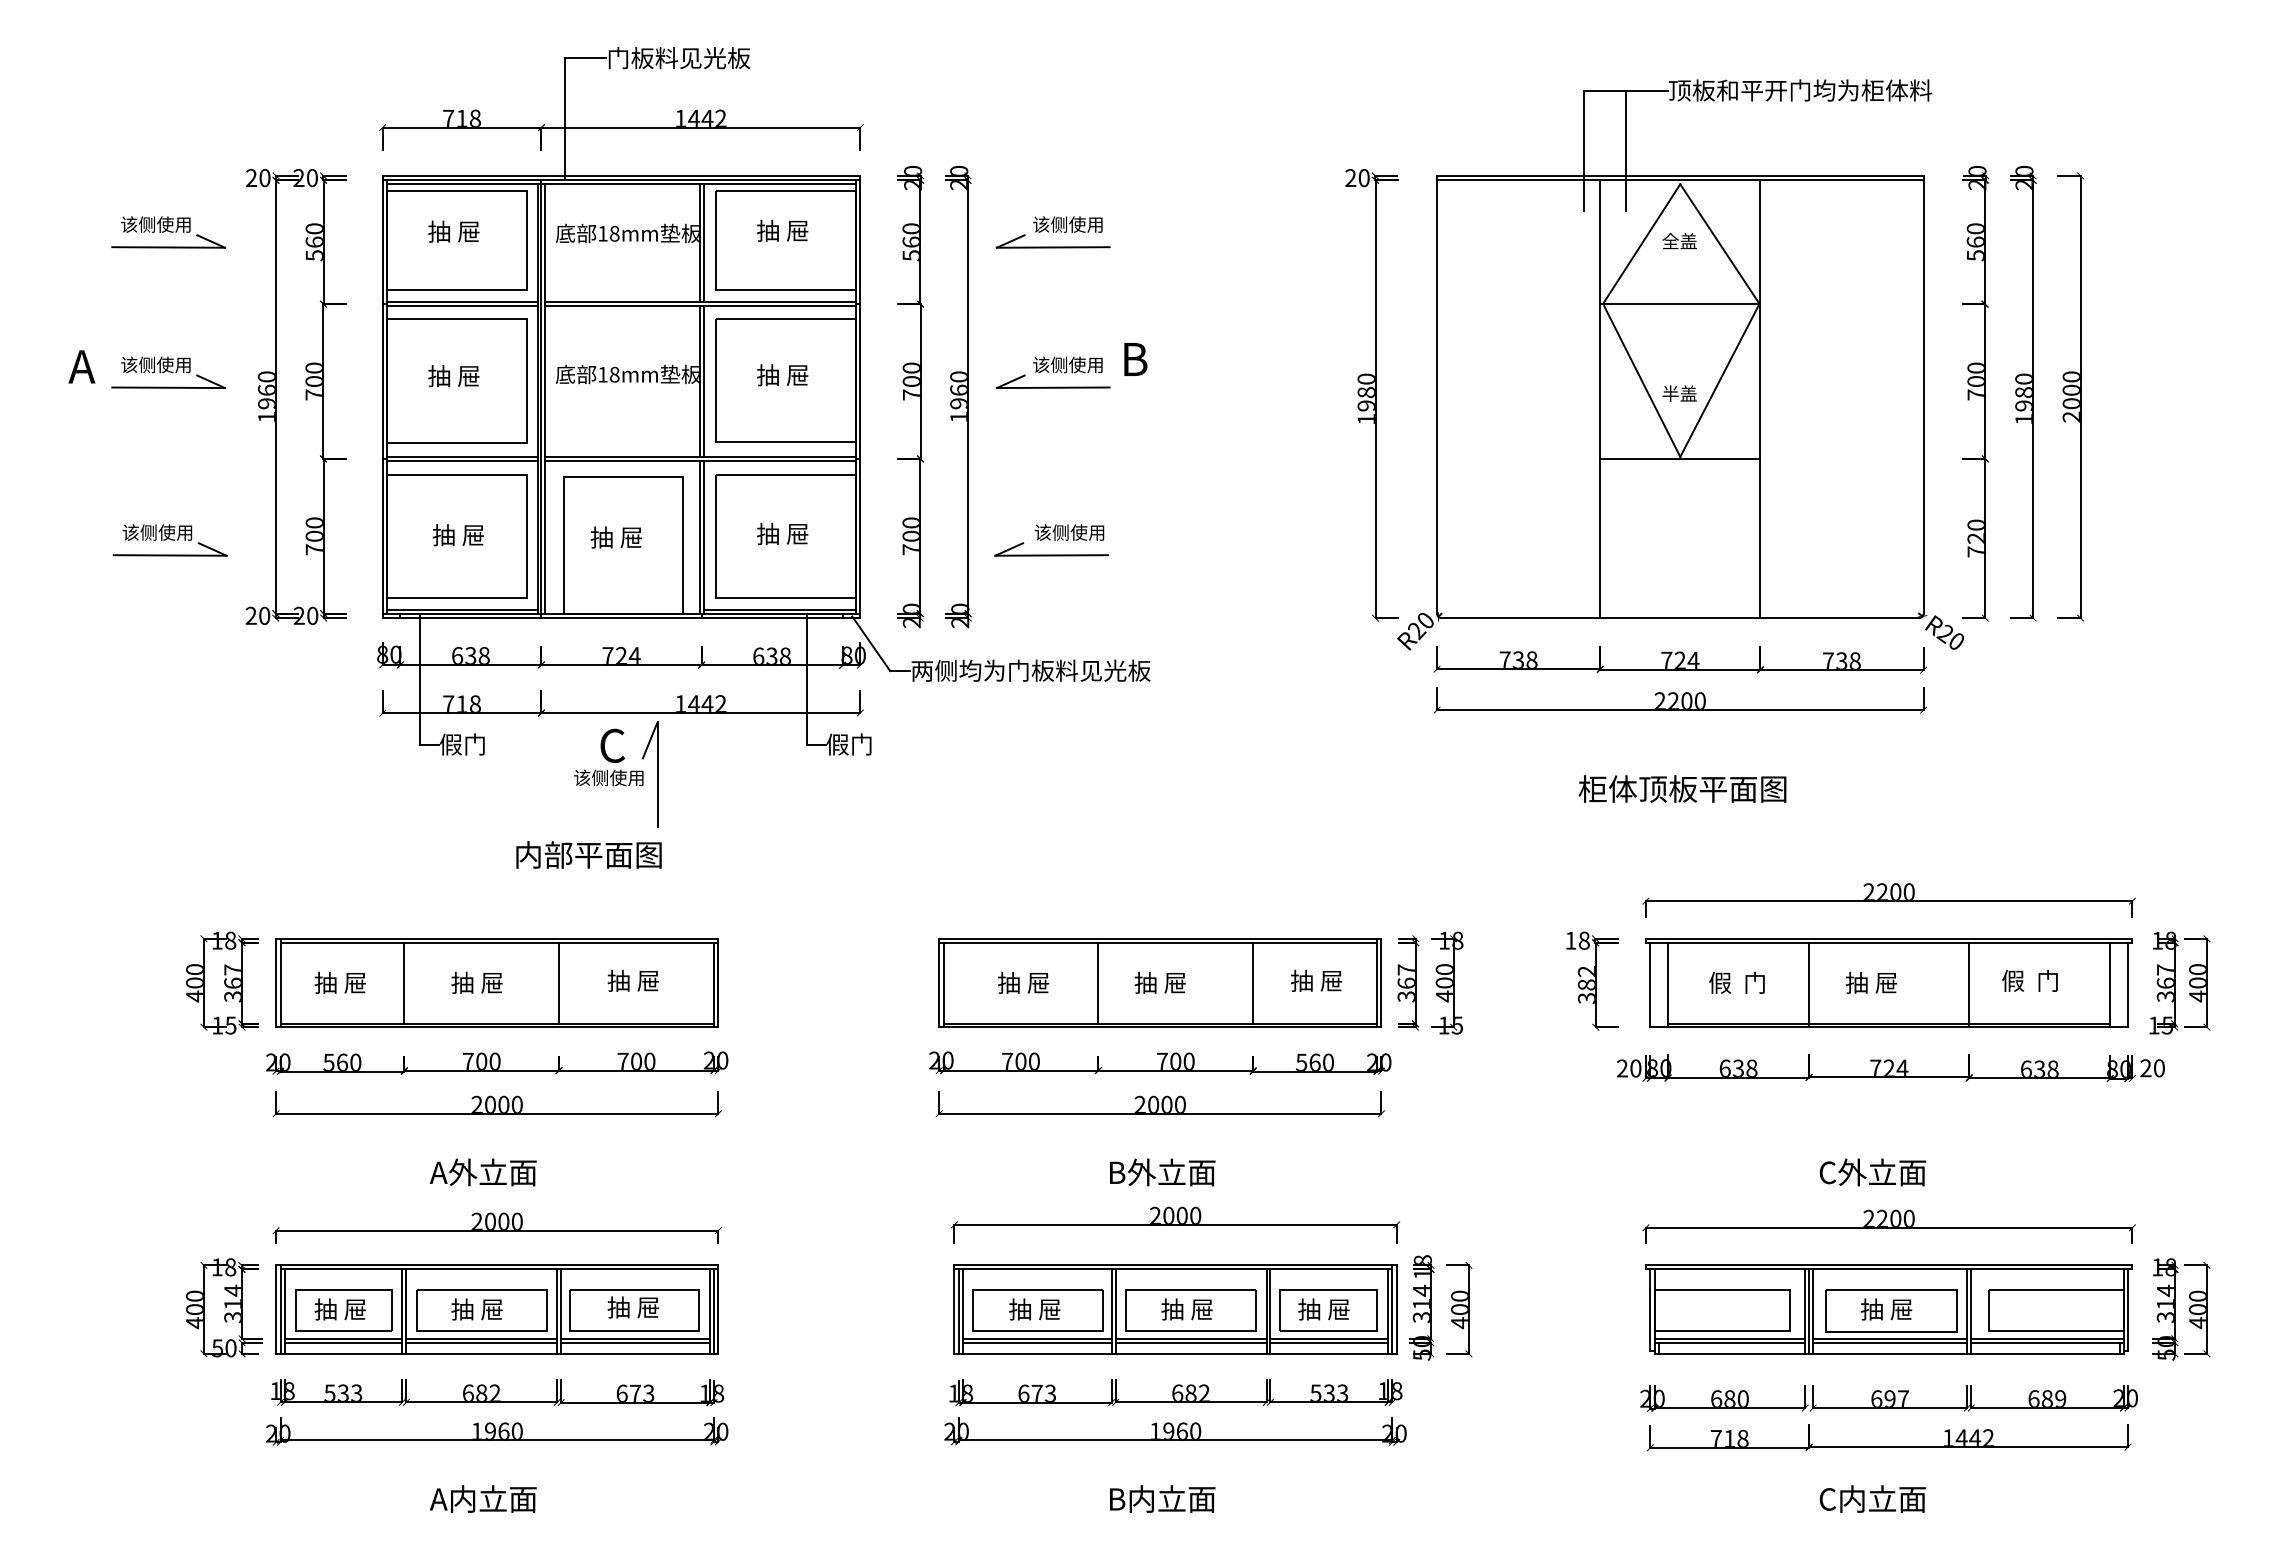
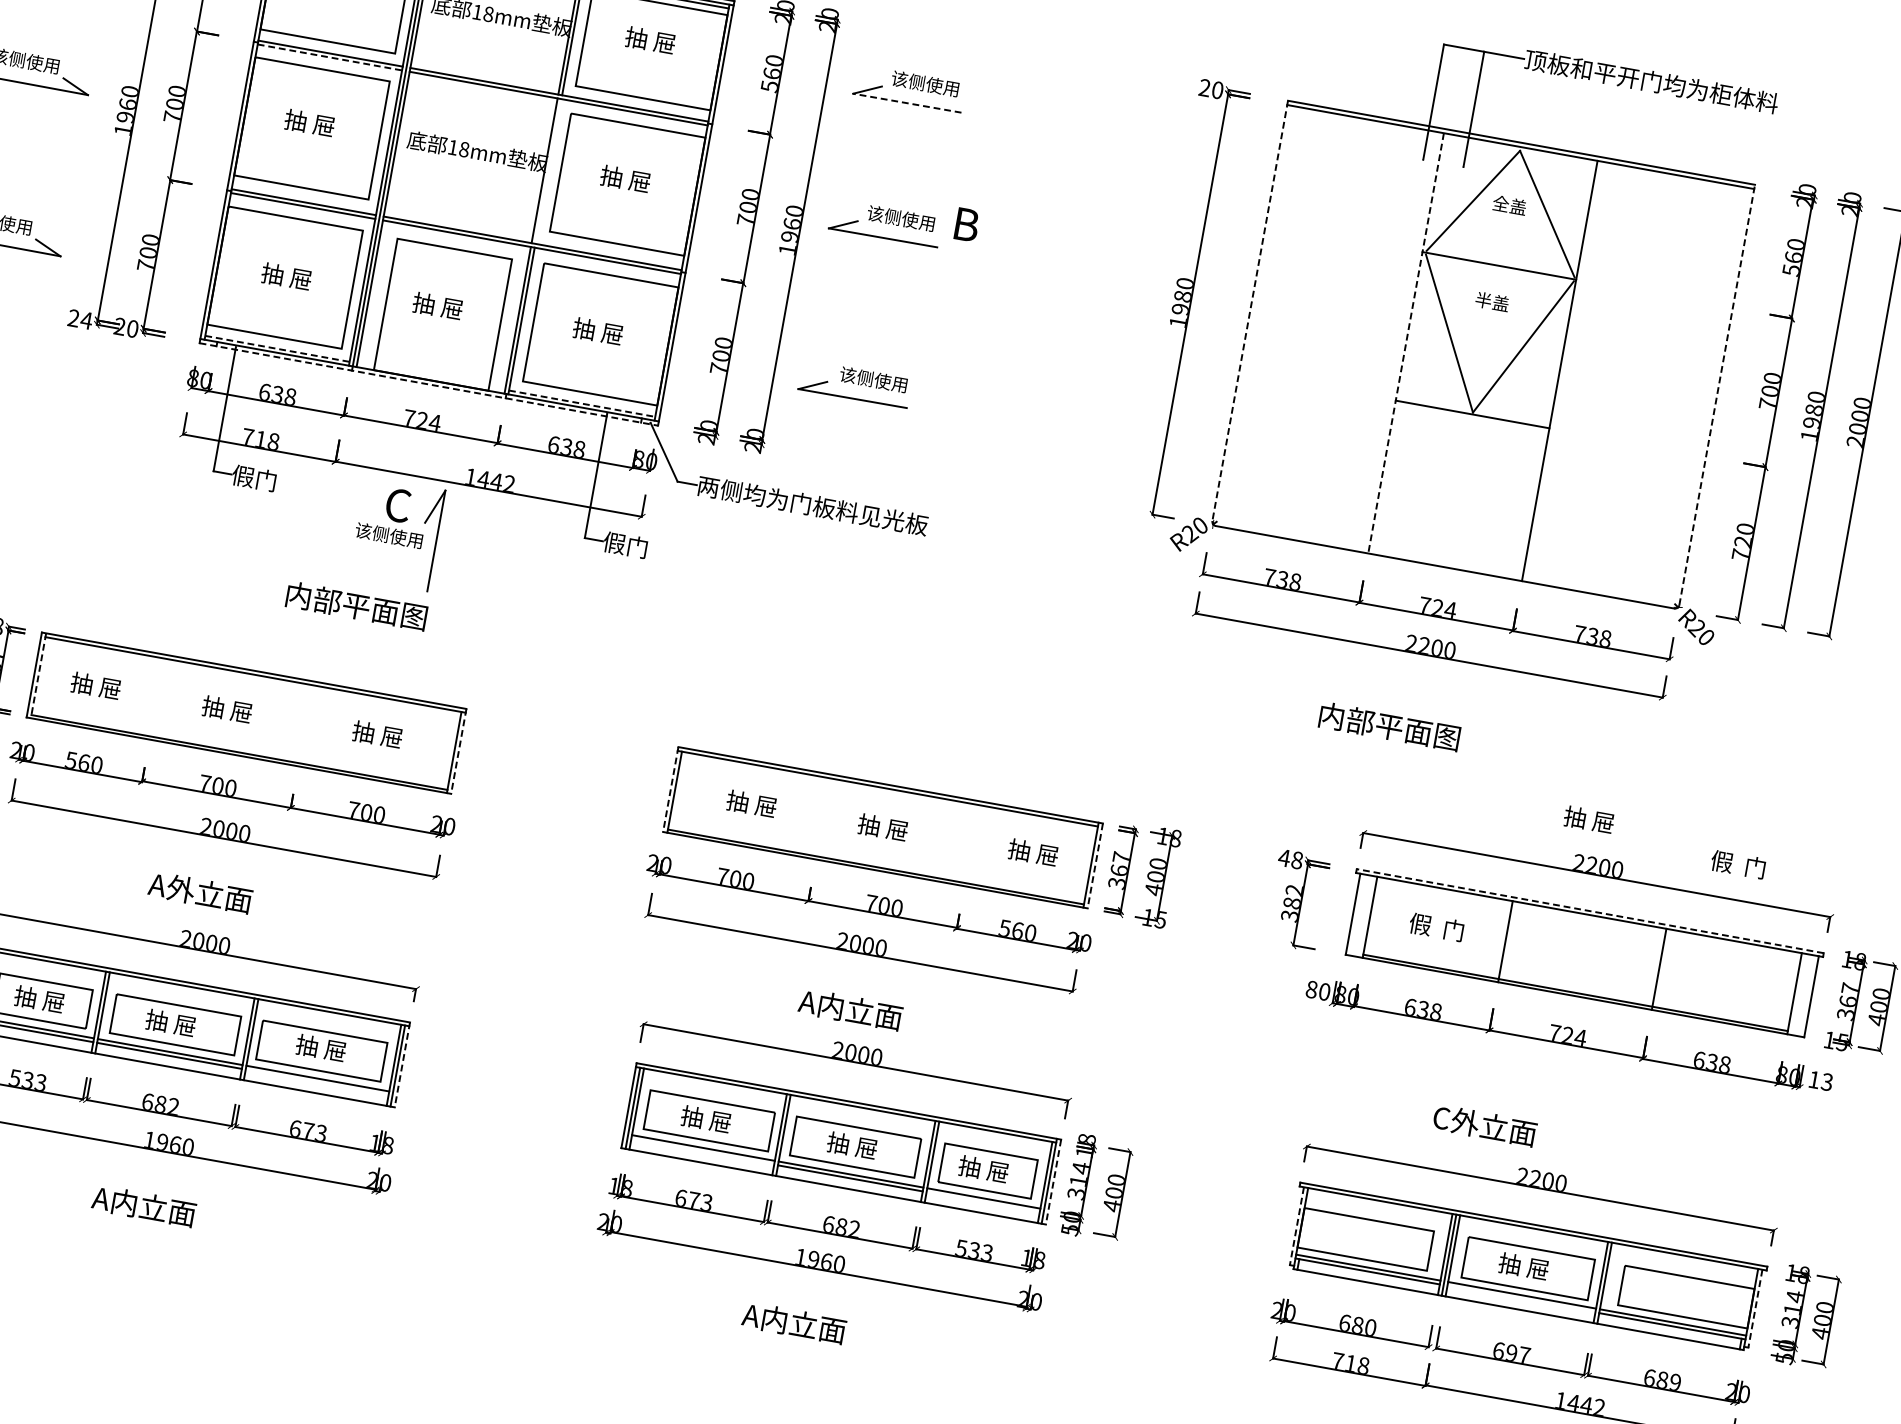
line: (1052, 247) -> (906, 103), solid -> dashed
line: (462, 306) -> (330, 57), solid -> dashed
line: (703, 381) -> (548, 171), removed
text: (1679, 393) -> (1492, 301), moved
line: (1437, 394) -> (1250, 310), solid -> dashed
line: (1923, 394) -> (1717, 394), solid -> dashed
line: (1600, 399) -> (1406, 343), solid -> dashed
line: (462, 609) -> (277, 348), solid -> dashed
line: (780, 609) -> (582, 403), solid -> dashed
text: (264, 615) -> (86, 320), 20 -> 24
line: (621, 618) -> (428, 384), solid -> dashed
text: (1682, 788) -> (1417, 731), 柜体顶板平面图 -> 内部平面图
line: (1888, 938) -> (1589, 910), solid -> dashed
text: (1570, 940) -> (1284, 857), 18 -> 48
text: (2029, 980) -> (1737, 864), moved
line: (404, 982) -> (157, 696), removed
line: (559, 982) -> (306, 723), removed
line: (1098, 982) -> (823, 816), removed
line: (1253, 982) -> (972, 843), removed
text: (1870, 982) -> (1588, 819), moved
line: (280, 983) -> (38, 676), solid -> dashed
line: (718, 983) -> (458, 751), solid -> dashed
line: (939, 983) -> (670, 790), solid -> dashed
line: (1381, 983) -> (1095, 866), solid -> dashed
text: (1622, 1068) -> (1311, 989), 20 -> 80
text: (2152, 1068) -> (1820, 1081), 20 -> 13
text: (1161, 1172) -> (851, 1009), B外立面 -> A内立面
text: (1872, 1172) -> (1484, 1125), moved
line: (1650, 1309) -> (1297, 1225), solid -> dashed
line: (2128, 1309) -> (1755, 1308), solid -> dashed
line: (718, 1310) -> (402, 1065), solid -> dashed
line: (1396, 1310) -> (1053, 1182), solid -> dashed
line: (635, 1342) -> (317, 1082), removed
line: (1036, 1342) -> (702, 1151), removed
line: (1329, 1342) -> (983, 1202), removed
line: (1890, 1342) -> (1521, 1298), removed
text: (1161, 1498) -> (795, 1322), B内立面 -> A内立面

